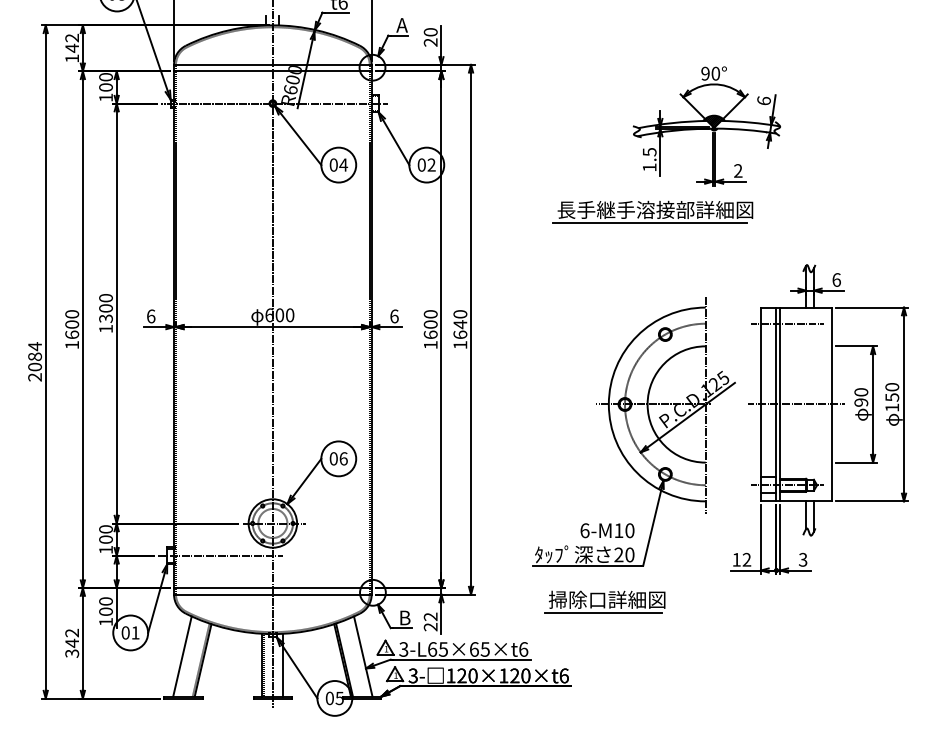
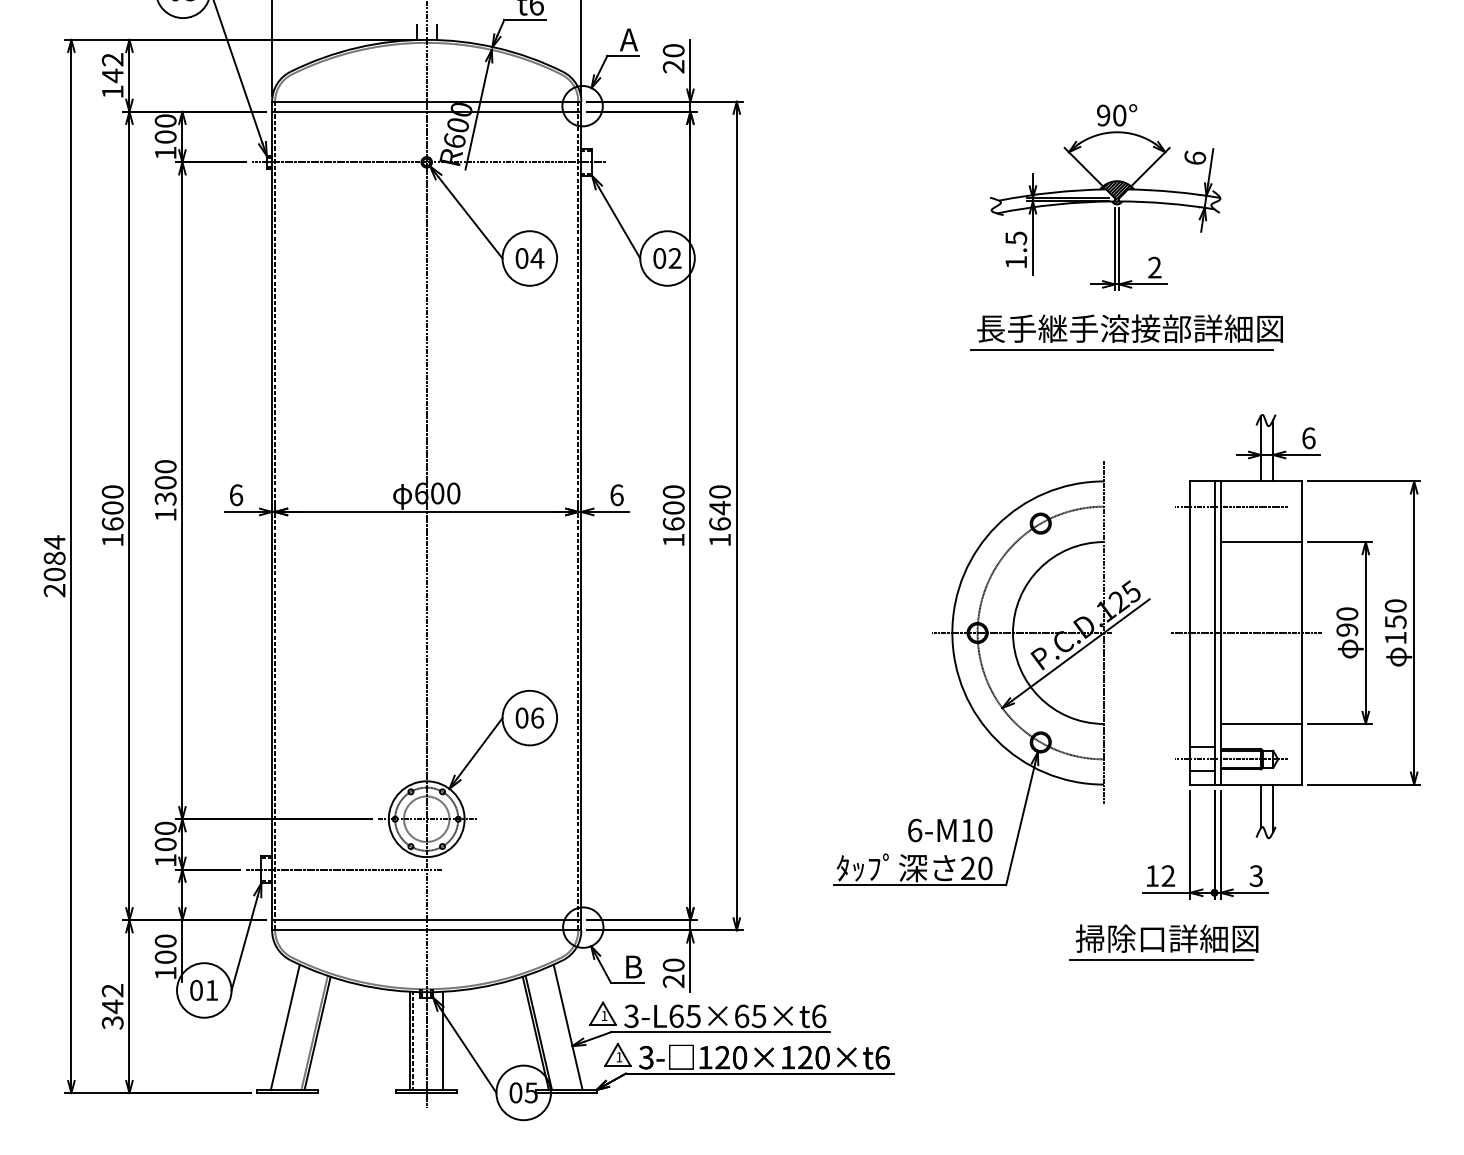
part: (652, 211) -> (1125, 331), moved
line: (806, 346) -> (1261, 542), added
line: (806, 462) -> (1261, 723), added
part: (604, 601) -> (1163, 941), moved
text: (430, 616) -> (673, 964), 22 -> 20

